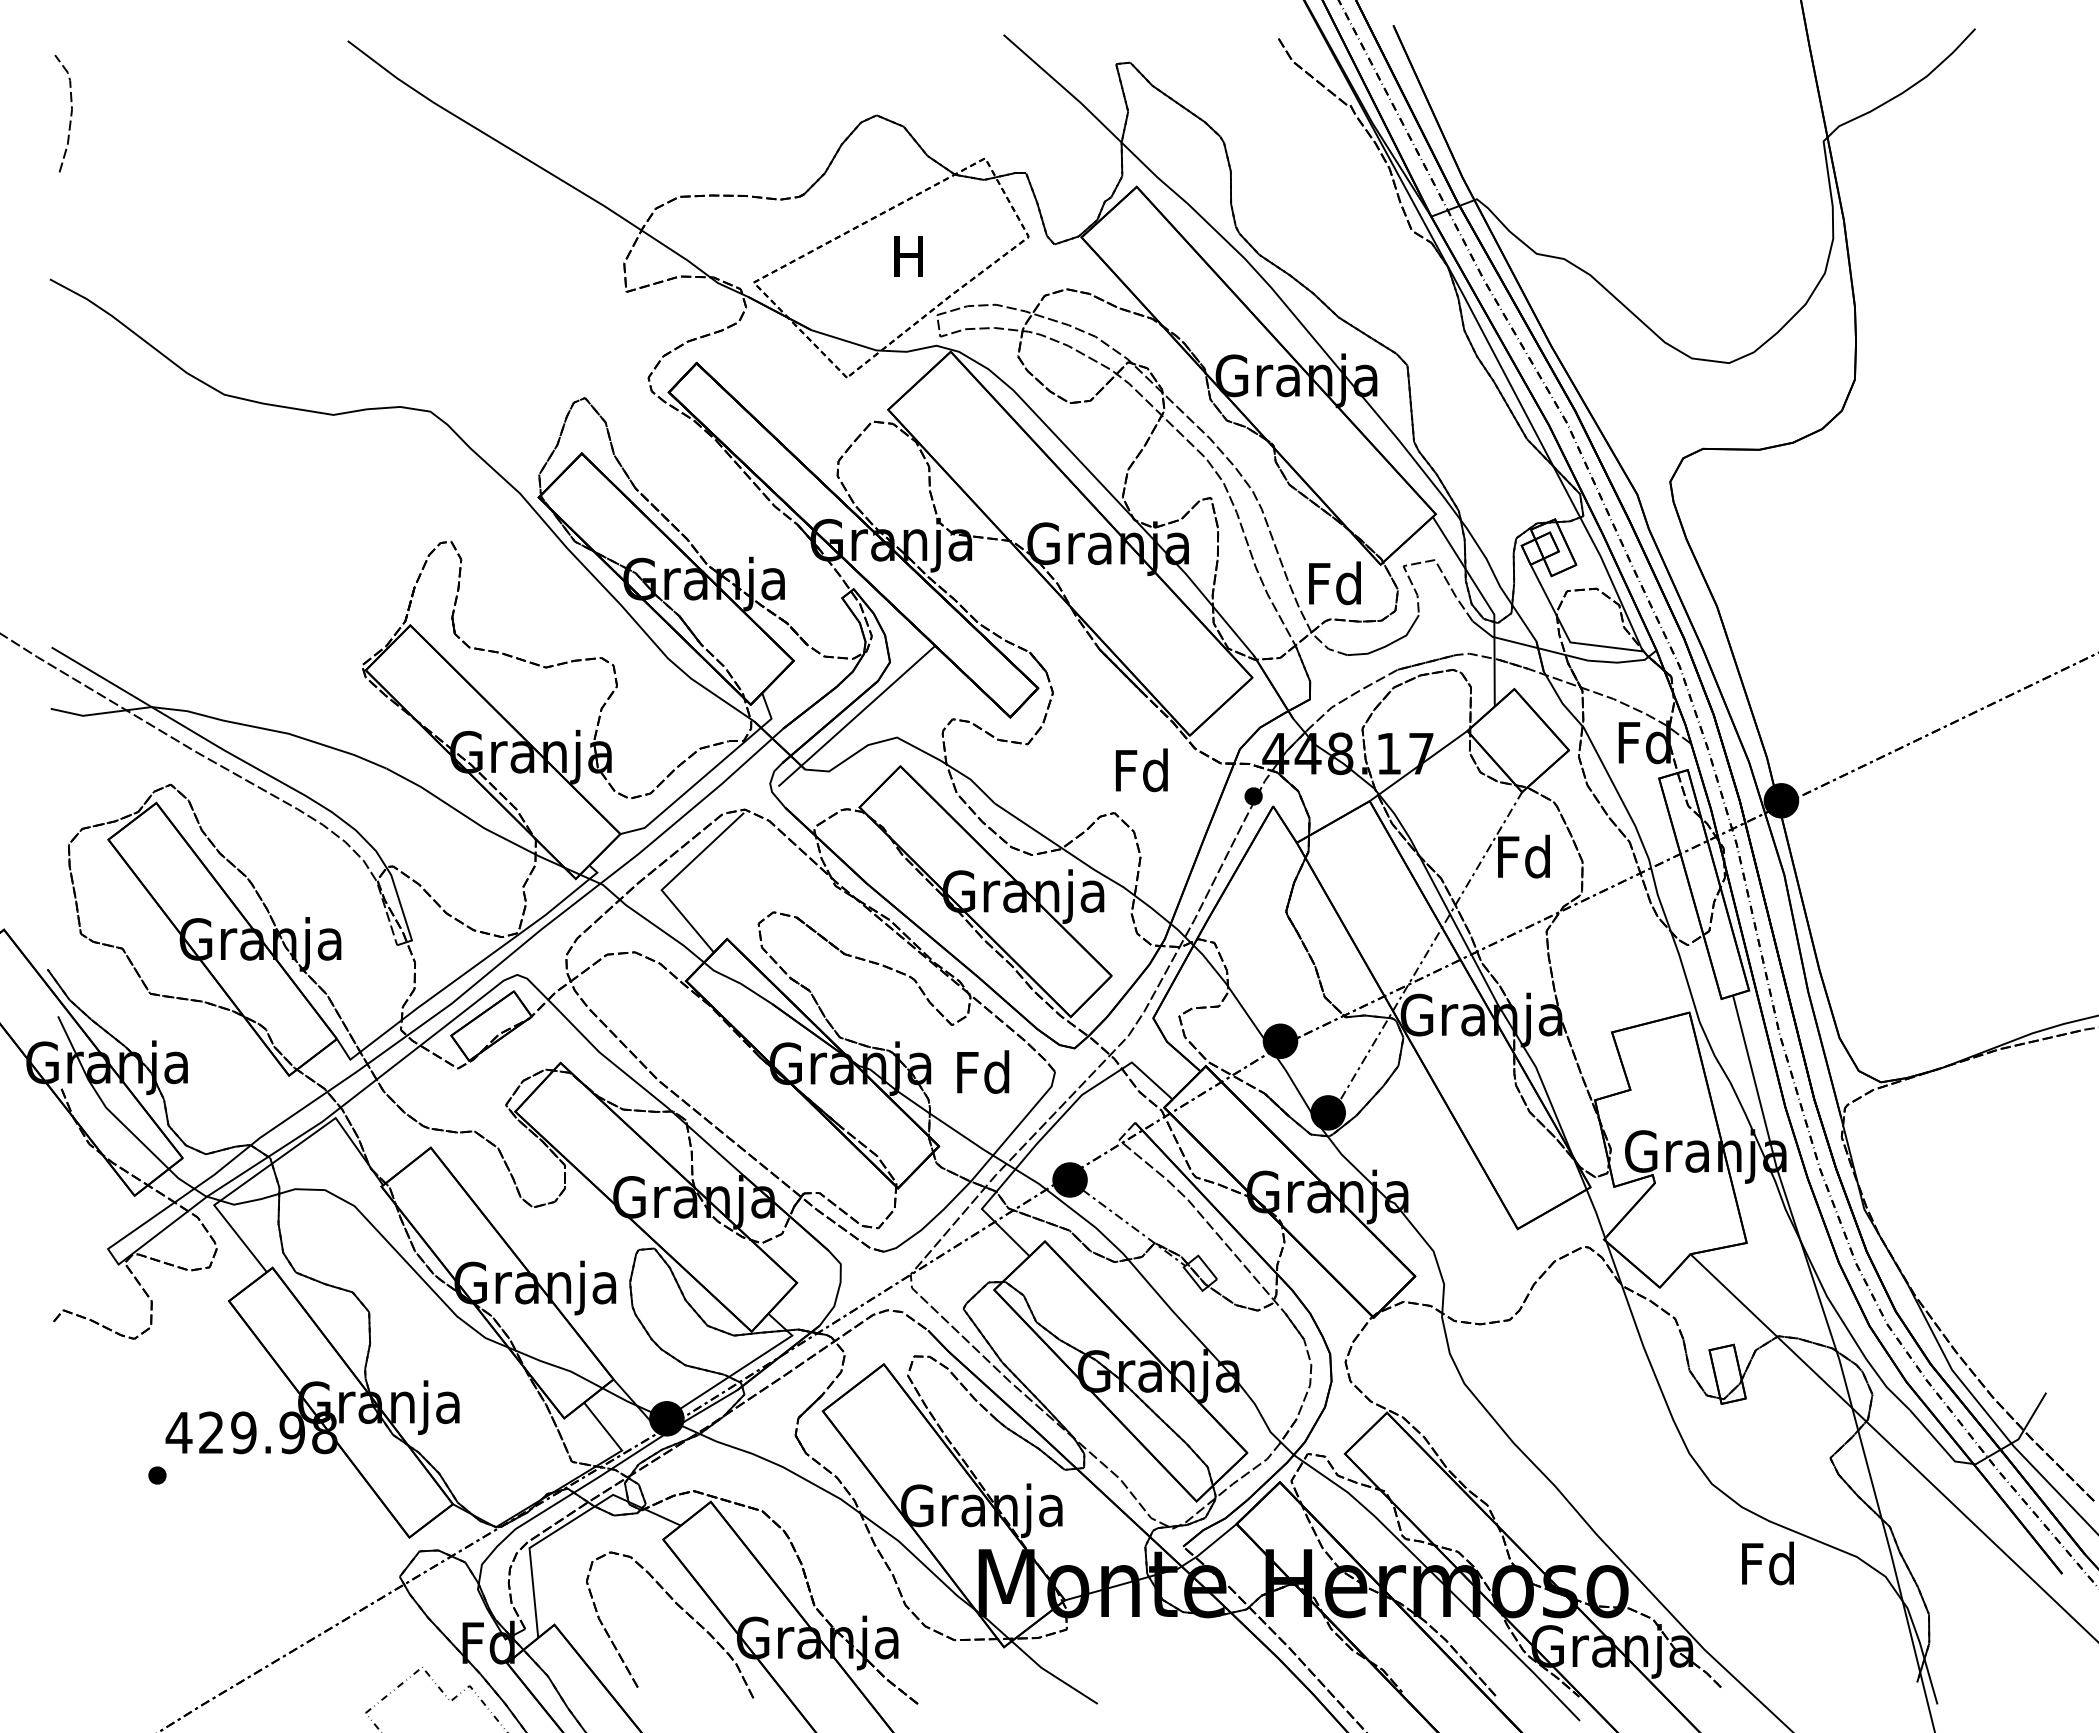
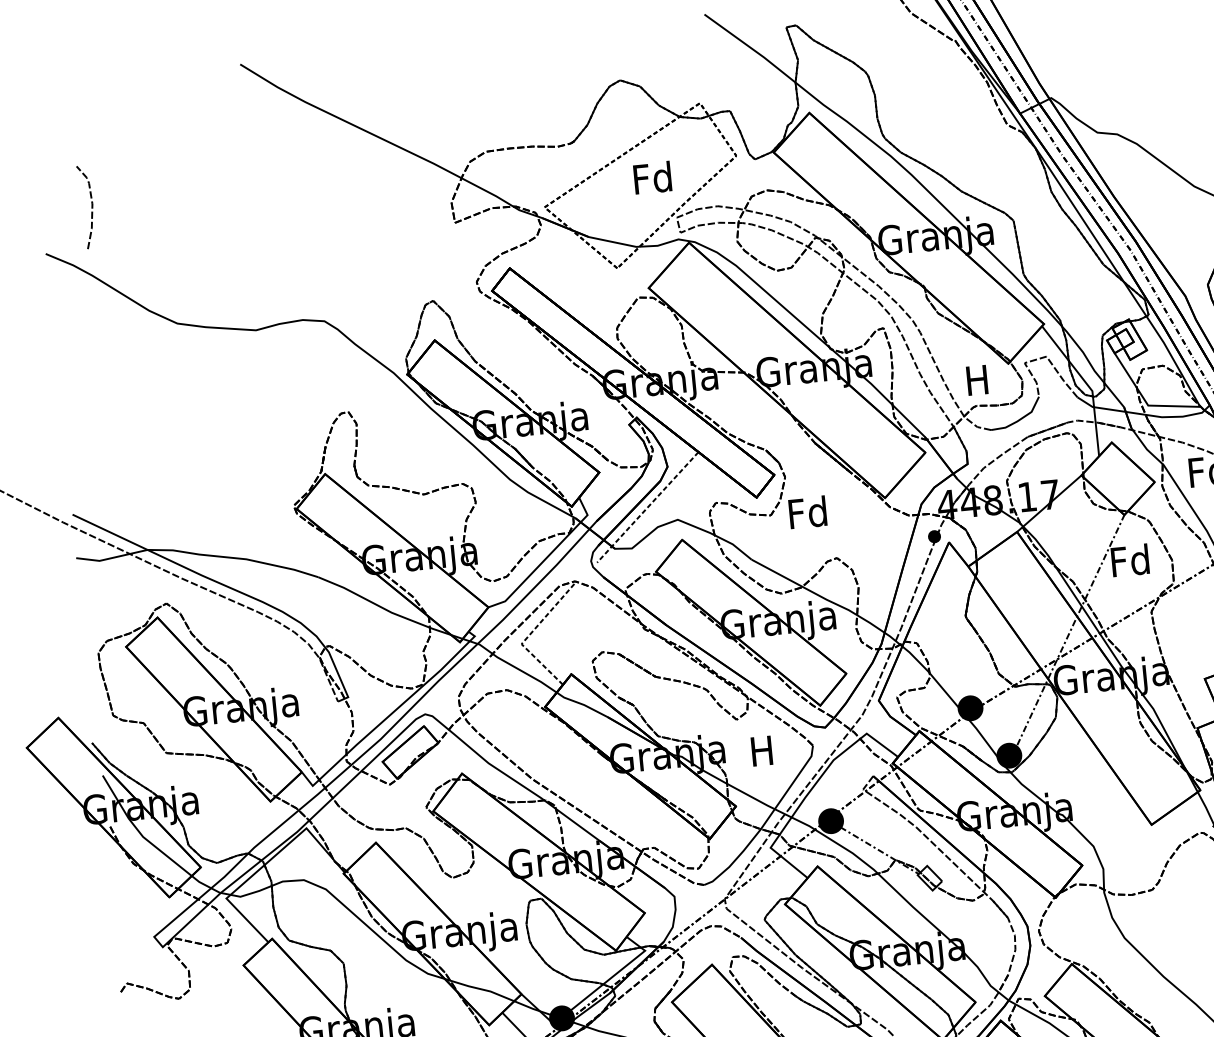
curve: (70, 113) -> (91, 206), moved
text: (908, 256) -> (652, 178), H -> Fd
text: (1334, 583) -> (977, 380), Fd -> H
line: (856, 716) -> (647, 507), solid -> dashed
text: (1141, 770) -> (807, 512), moved
line: (672, 879) -> (528, 635), solid -> dashed
text: (983, 1071) -> (762, 750), Fd -> H

